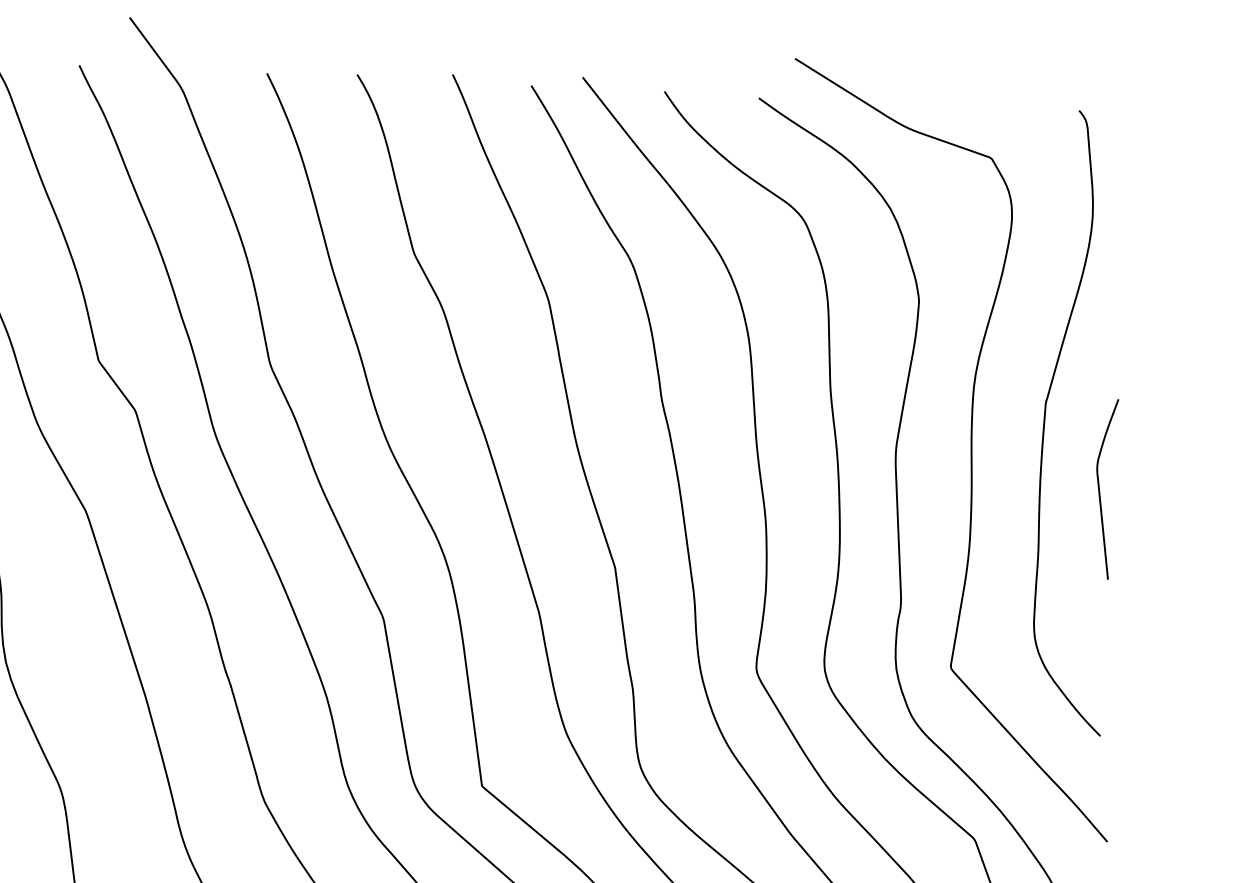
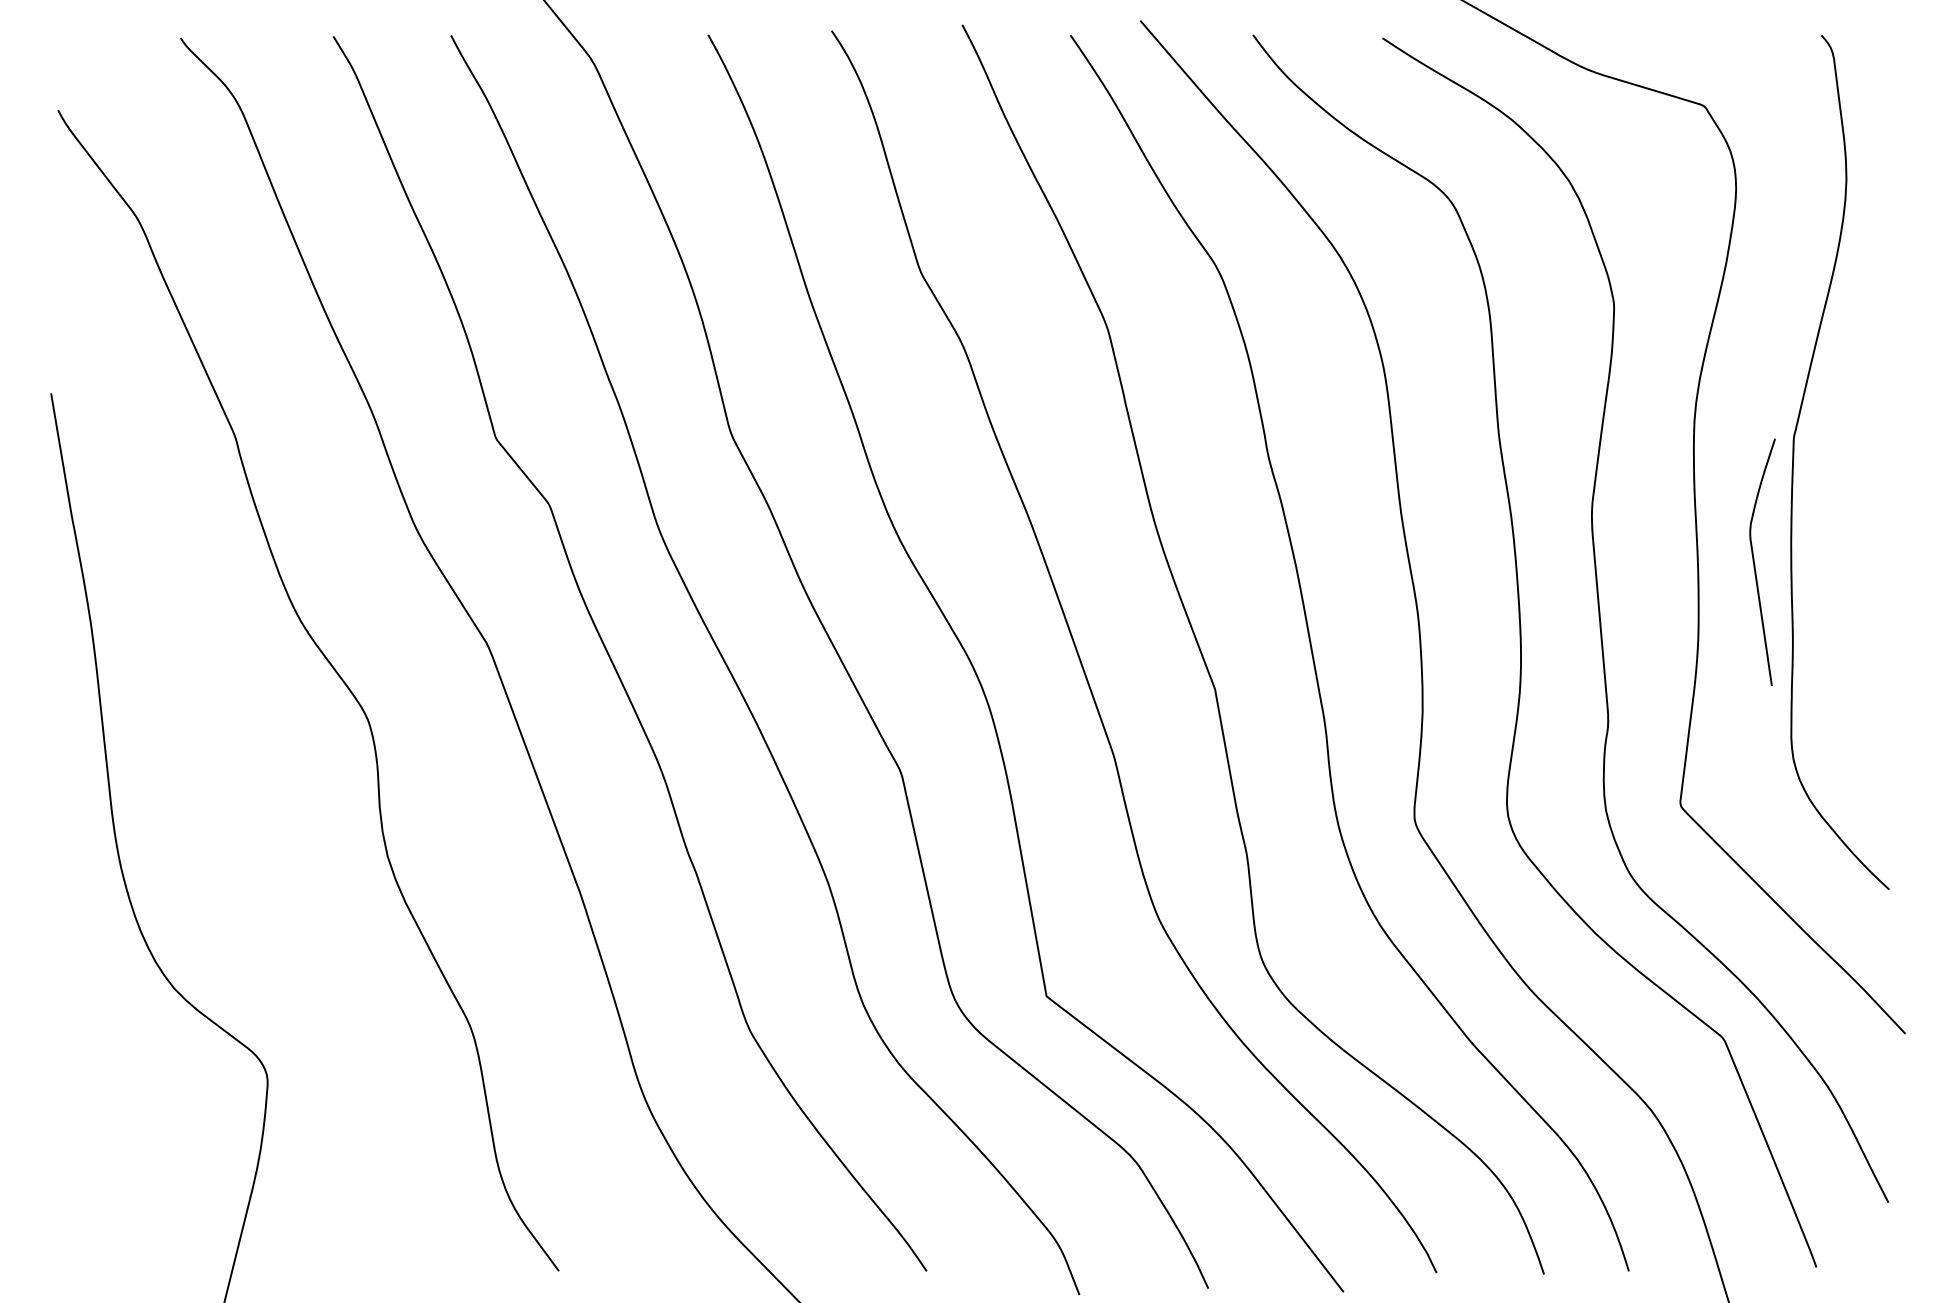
curve: (1100, 490) -> (1755, 564), moved

